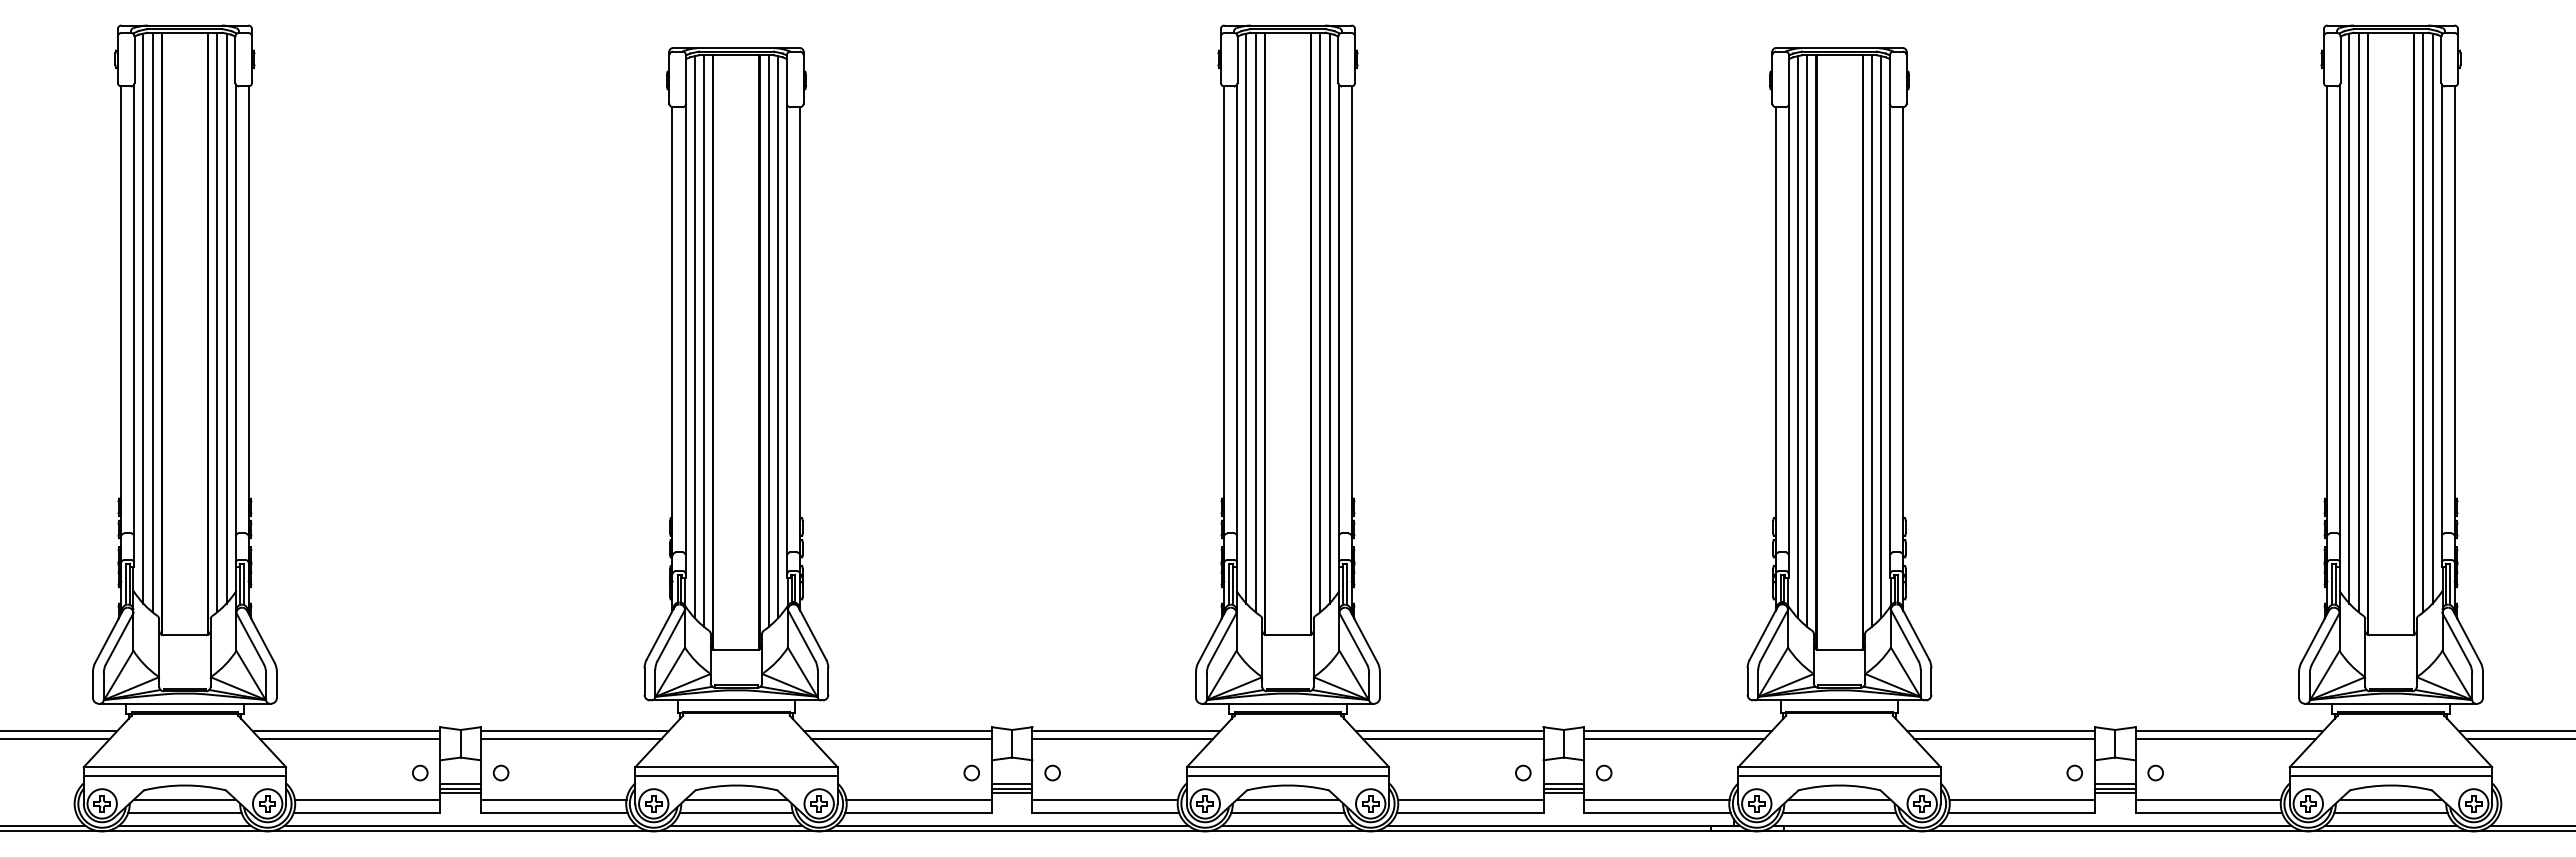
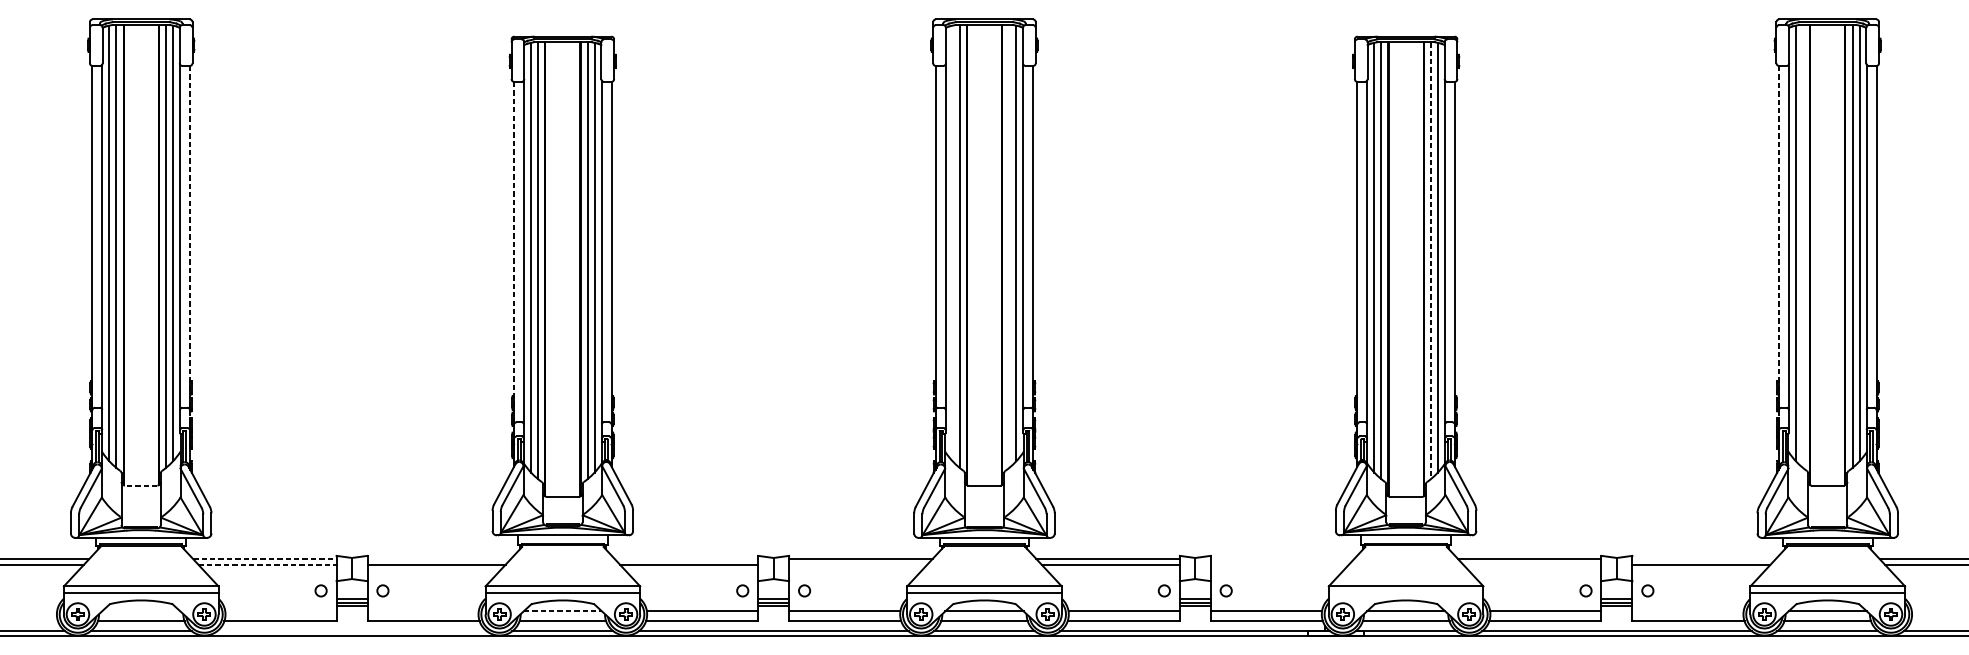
line: (1246, 318) -> (952, 243), removed
line: (248, 321) -> (189, 245), solid -> dashed
line: (2327, 321) -> (1779, 245), solid -> dashed
line: (1320, 322) -> (1009, 246), removed
line: (2358, 322) -> (1802, 246), removed
line: (672, 331) -> (513, 253), solid -> dashed
line: (1871, 341) -> (1430, 260), solid -> dashed
line: (184, 635) -> (140, 485), solid -> dashed
line: (346, 731) -> (264, 559), solid -> dashed
line: (574, 731) -> (439, 559), removed
line: (898, 731) -> (686, 559), removed
line: (1677, 731) -> (1282, 559), removed
line: (2229, 731) -> (1704, 559), removed
line: (350, 738) -> (267, 564), solid -> dashed
line: (1122, 738) -> (857, 564), removed
line: (1673, 738) -> (1279, 564), removed
line: (2004, 738) -> (1532, 564), removed
line: (1839, 776) -> (1406, 593), removed
line: (184, 799) -> (140, 611), removed
line: (367, 799) -> (280, 611), removed
line: (553, 799) -> (422, 611), removed
line: (736, 799) -> (562, 611), solid -> dashed
line: (2208, 799) -> (1688, 611), removed
line: (460, 825) -> (351, 631), removed

